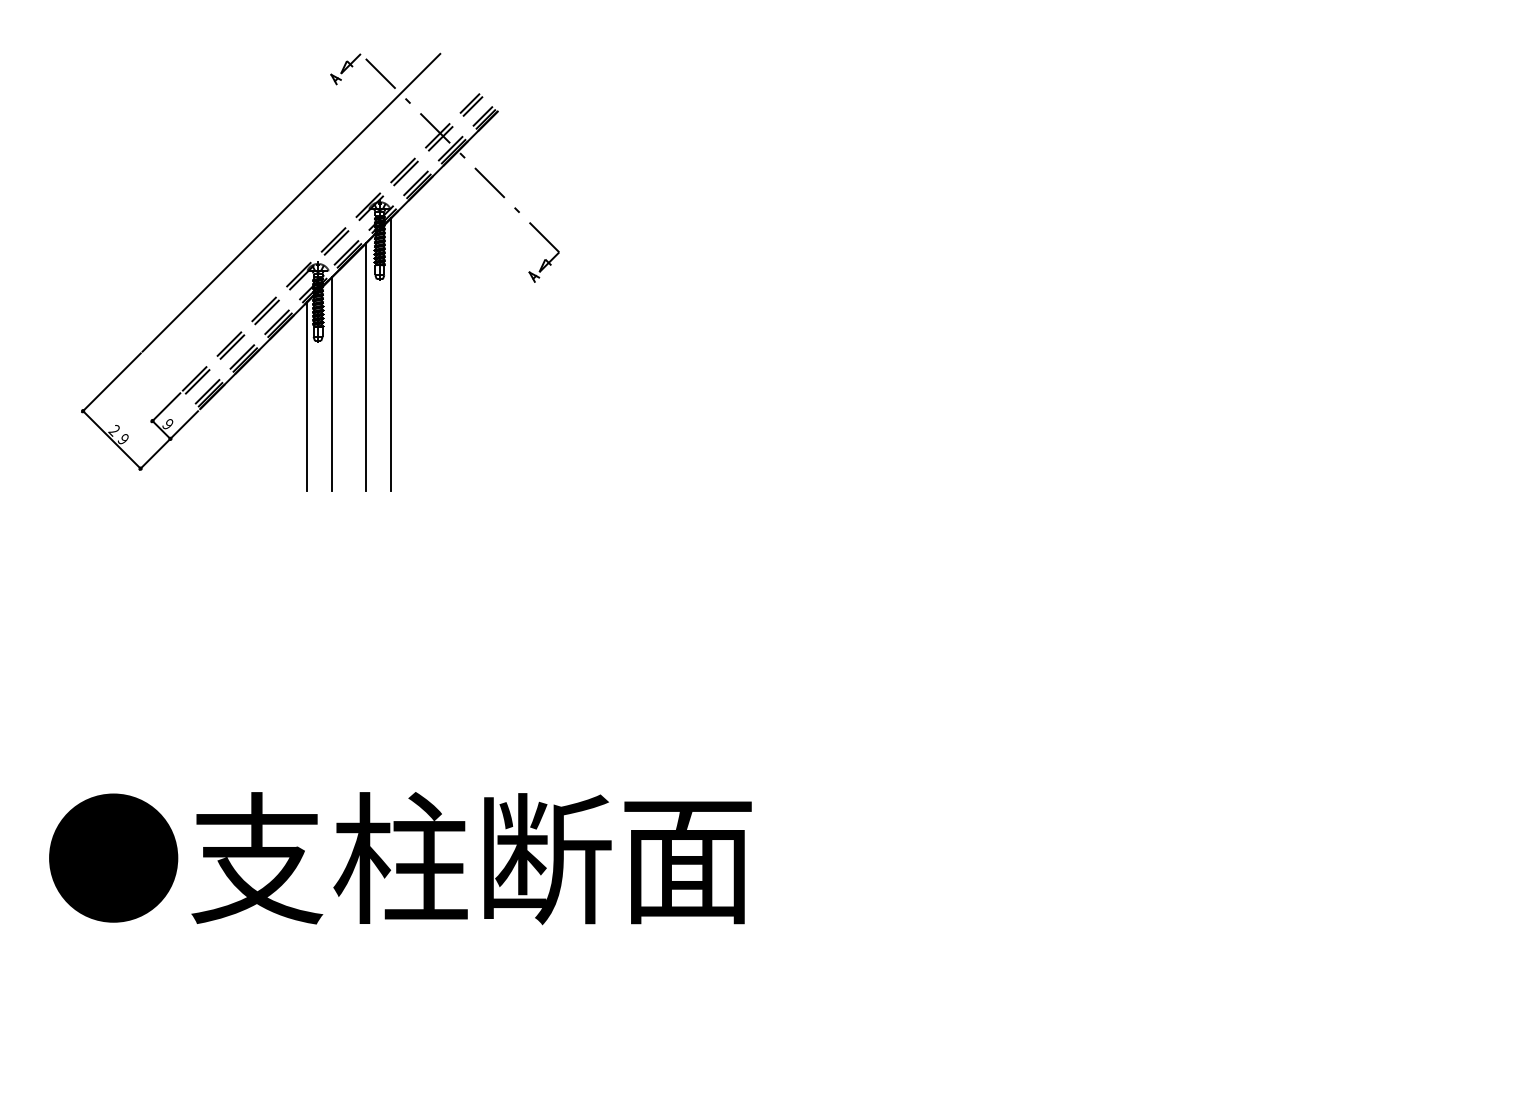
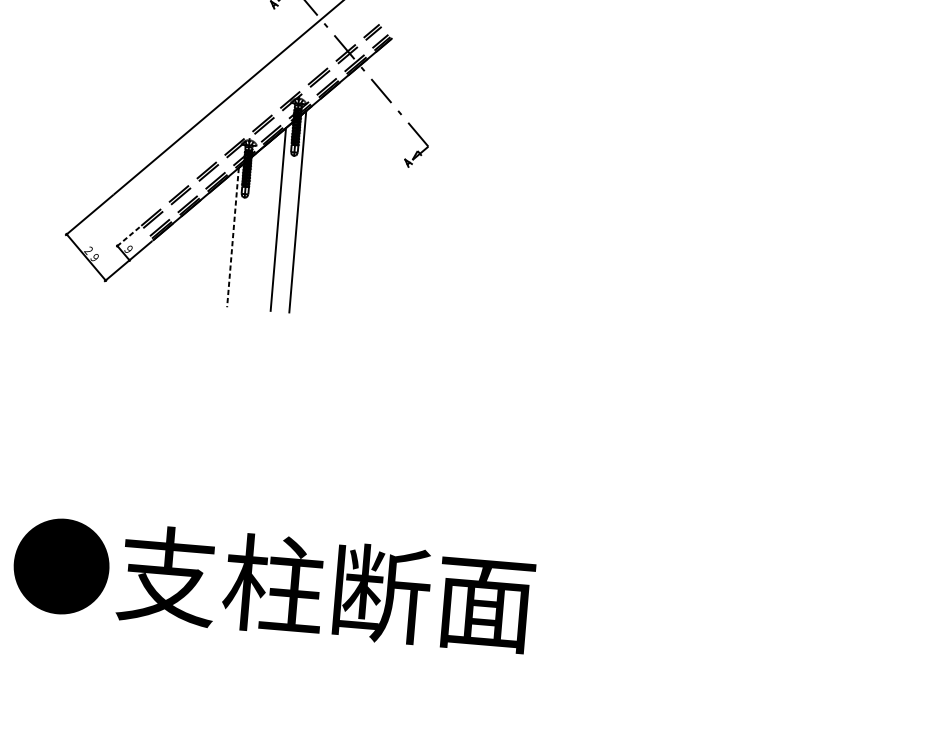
line: (332, 383) -> (252, 229), removed
line: (306, 397) -> (232, 238), solid -> dashed
line: (165, 408) -> (127, 237), solid -> dashed

